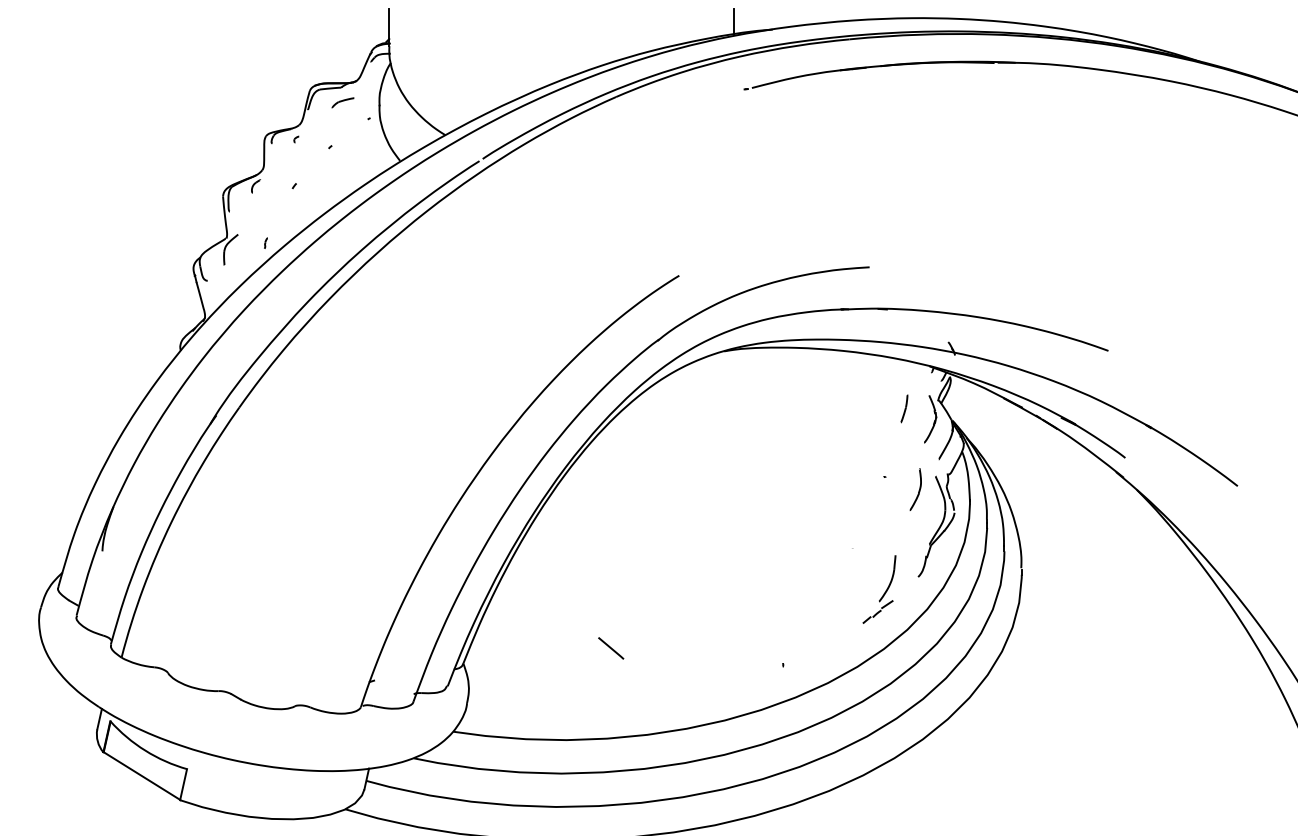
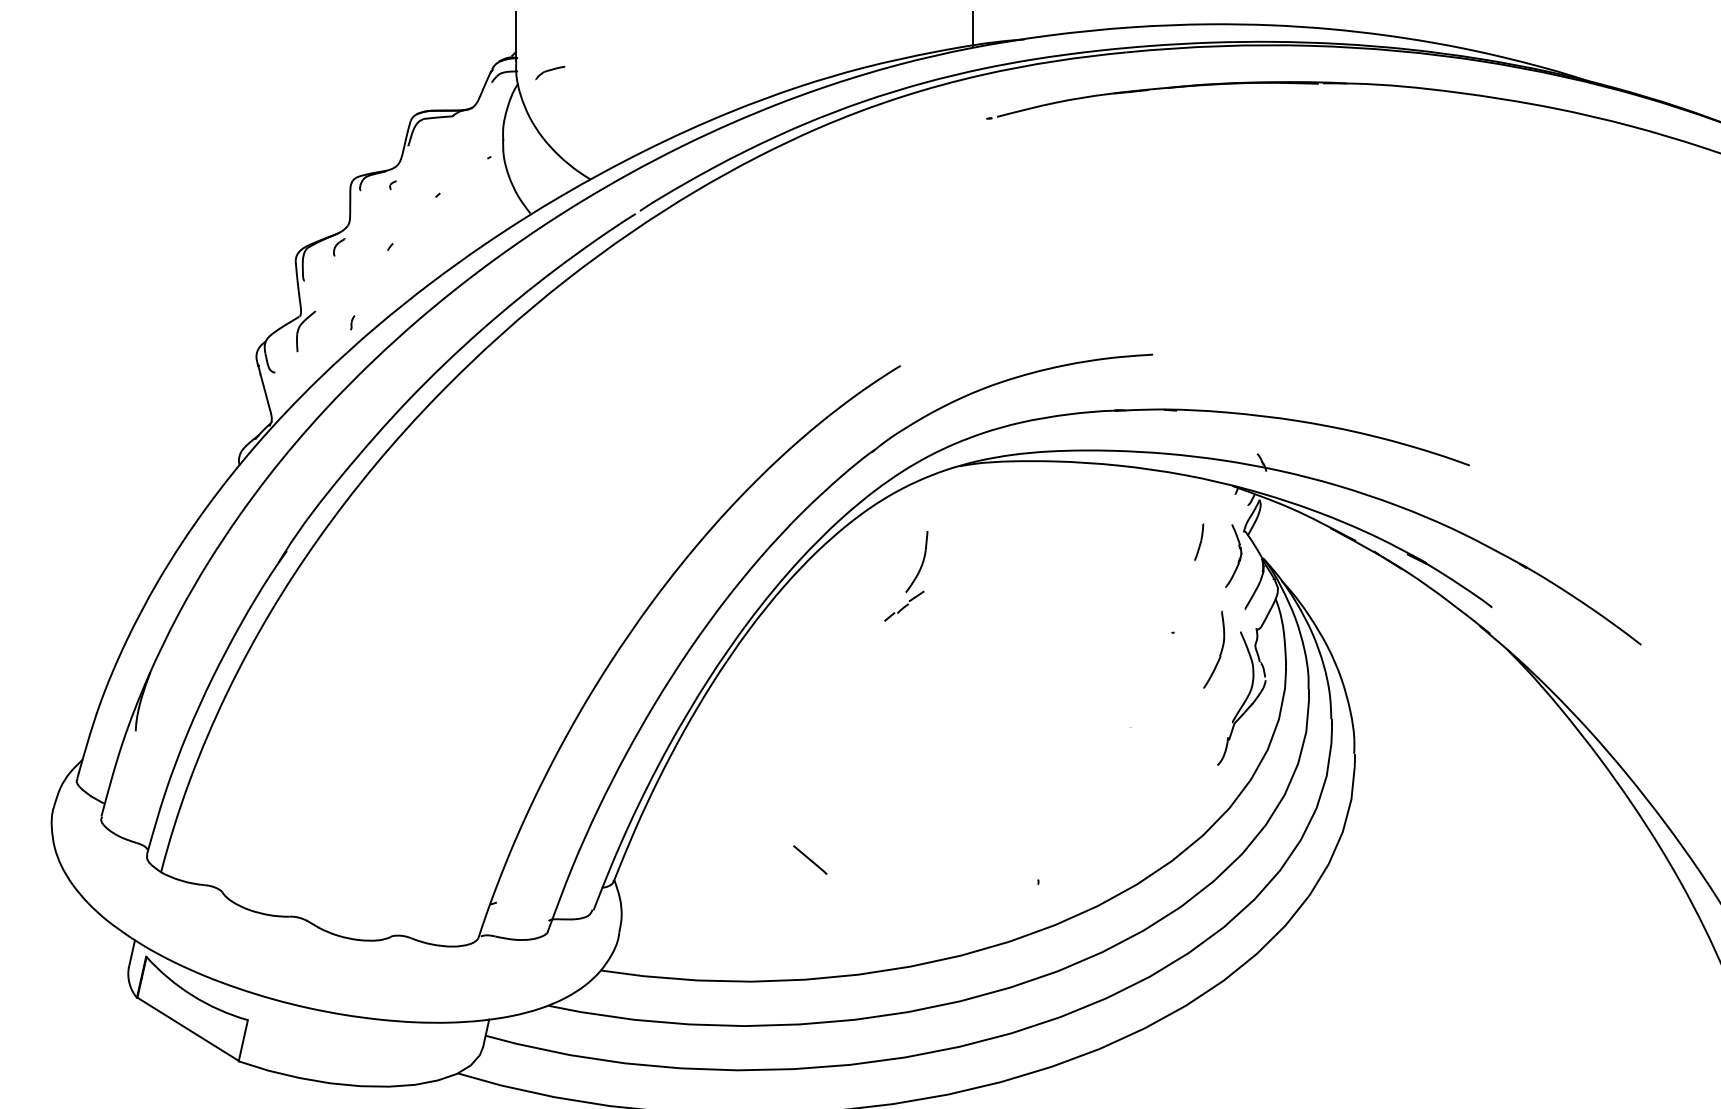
part: (342, 102) -> (549, 72), moved
part: (915, 489) -> (1213, 649), size x1.4
part: (879, 589) -> (906, 576), moved

